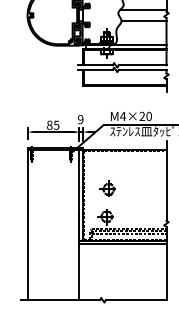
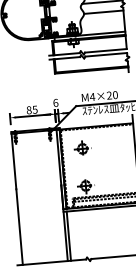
text: (80, 119) -> (55, 102), 9 -> 6
part: (107, 188) -> (81, 148), moved
line: (82, 271) -> (68, 235), added

